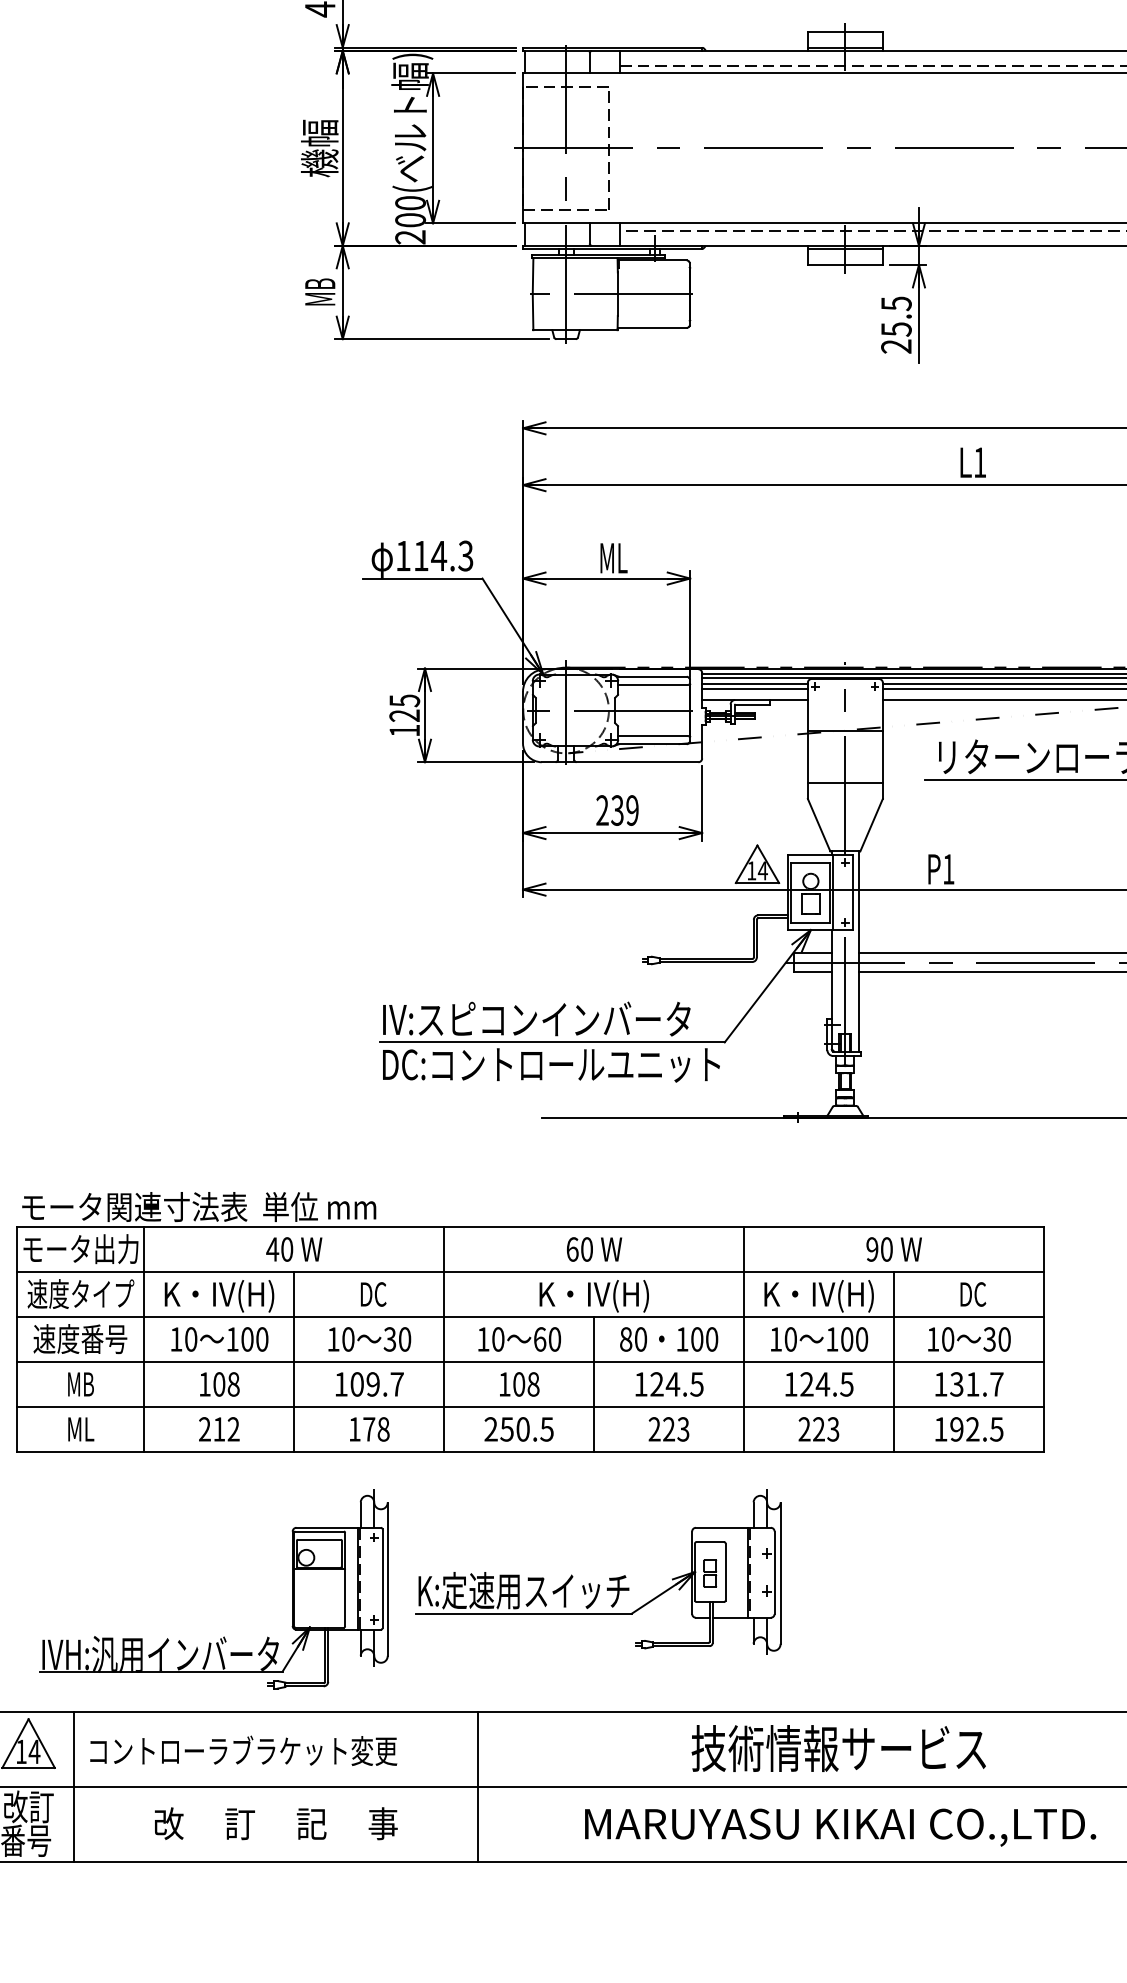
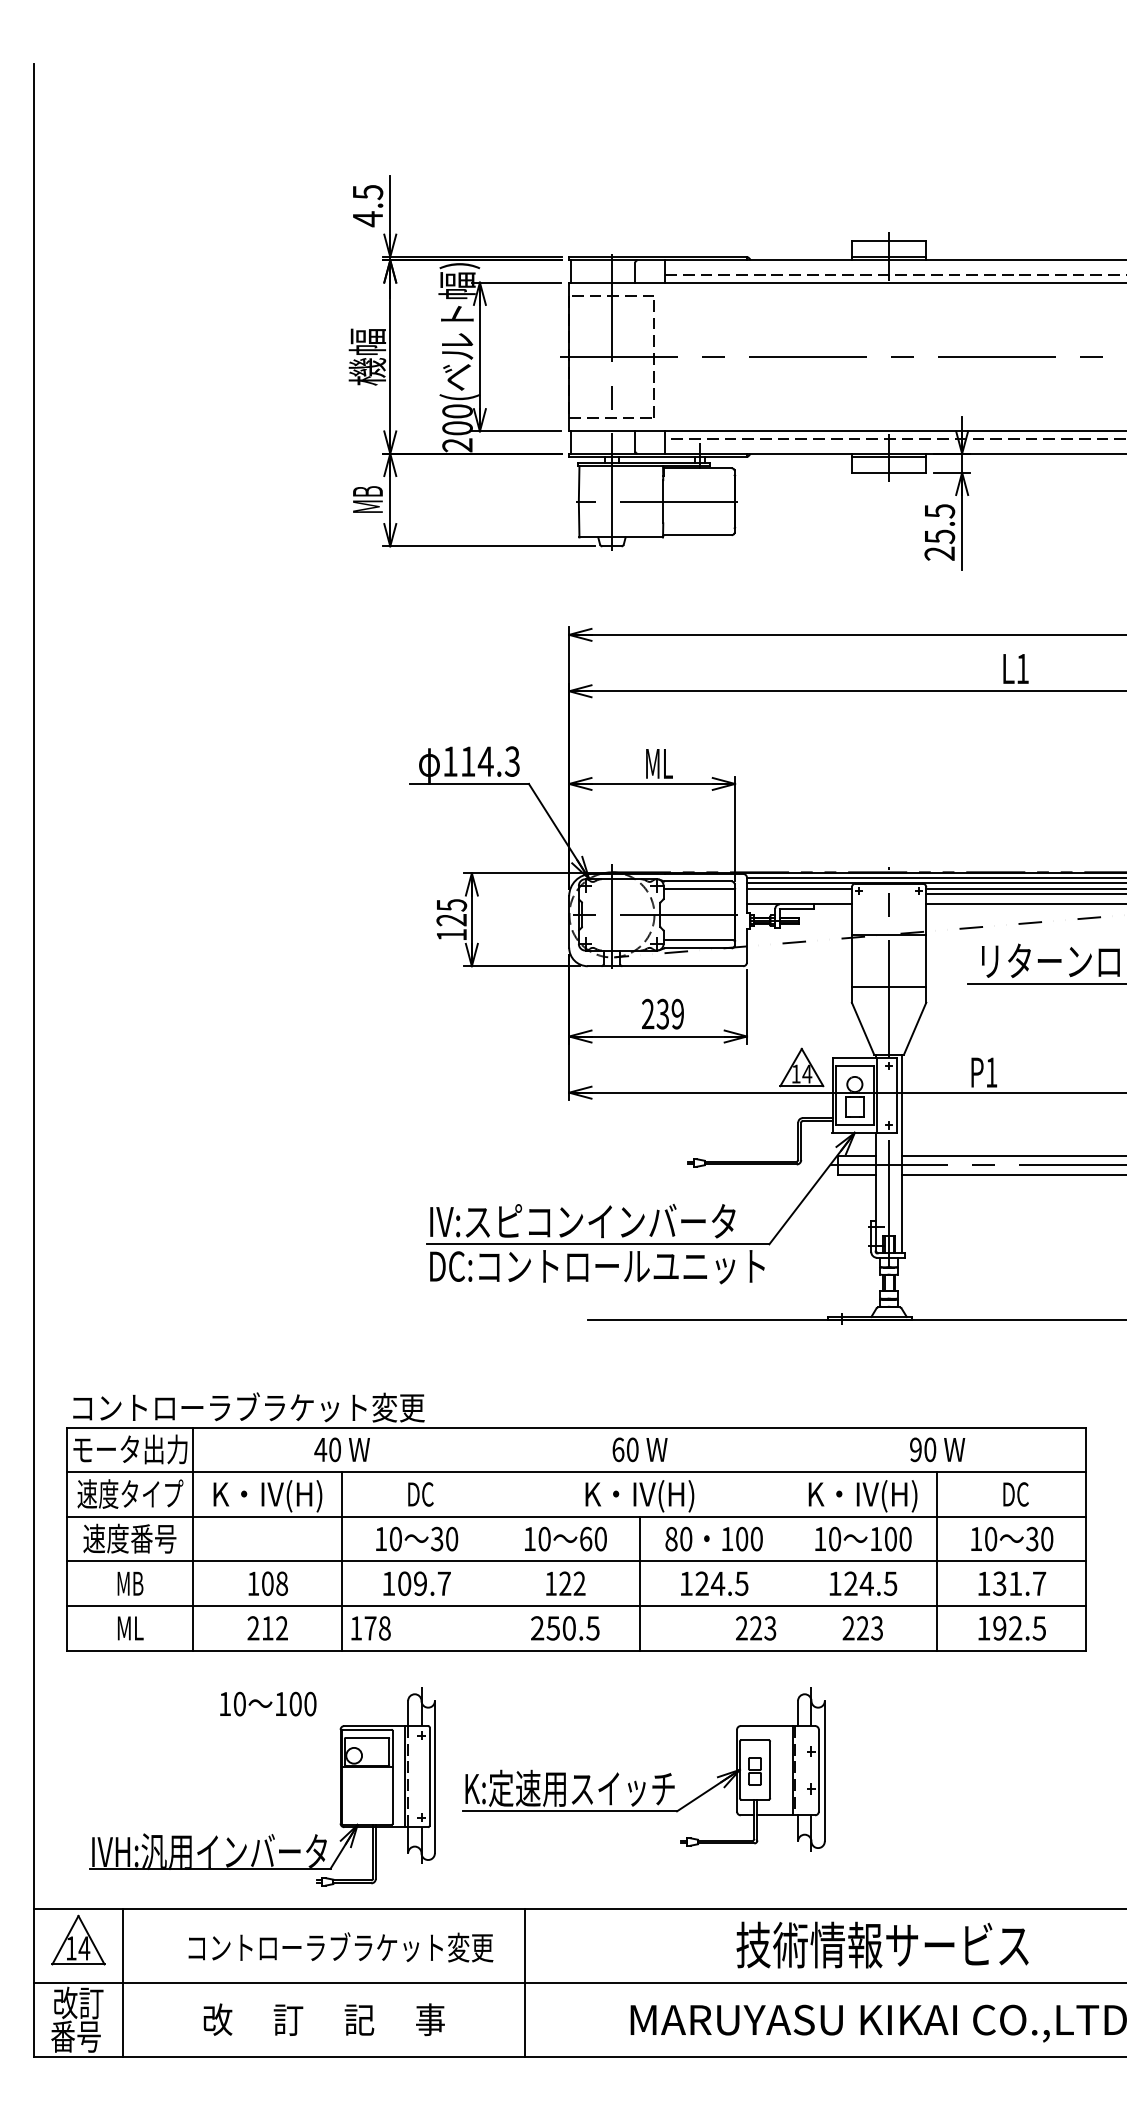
line: (754, 688) -> (798, 893), removed
text: (199, 1206) -> (248, 1407), モータ関連寸法表  単位 mm -> コントローラブラケット変更
text: (220, 1338) -> (268, 1703), moved
line: (444, 1338) -> (491, 1538), removed
line: (744, 1338) -> (788, 1538), removed
text: (526, 1384) -> (572, 1583), 108 -> 122
text: (369, 1429) -> (370, 1628), moved
text: (669, 1429) -> (756, 1628), moved
text: (243, 1750) -> (340, 1947), moved

